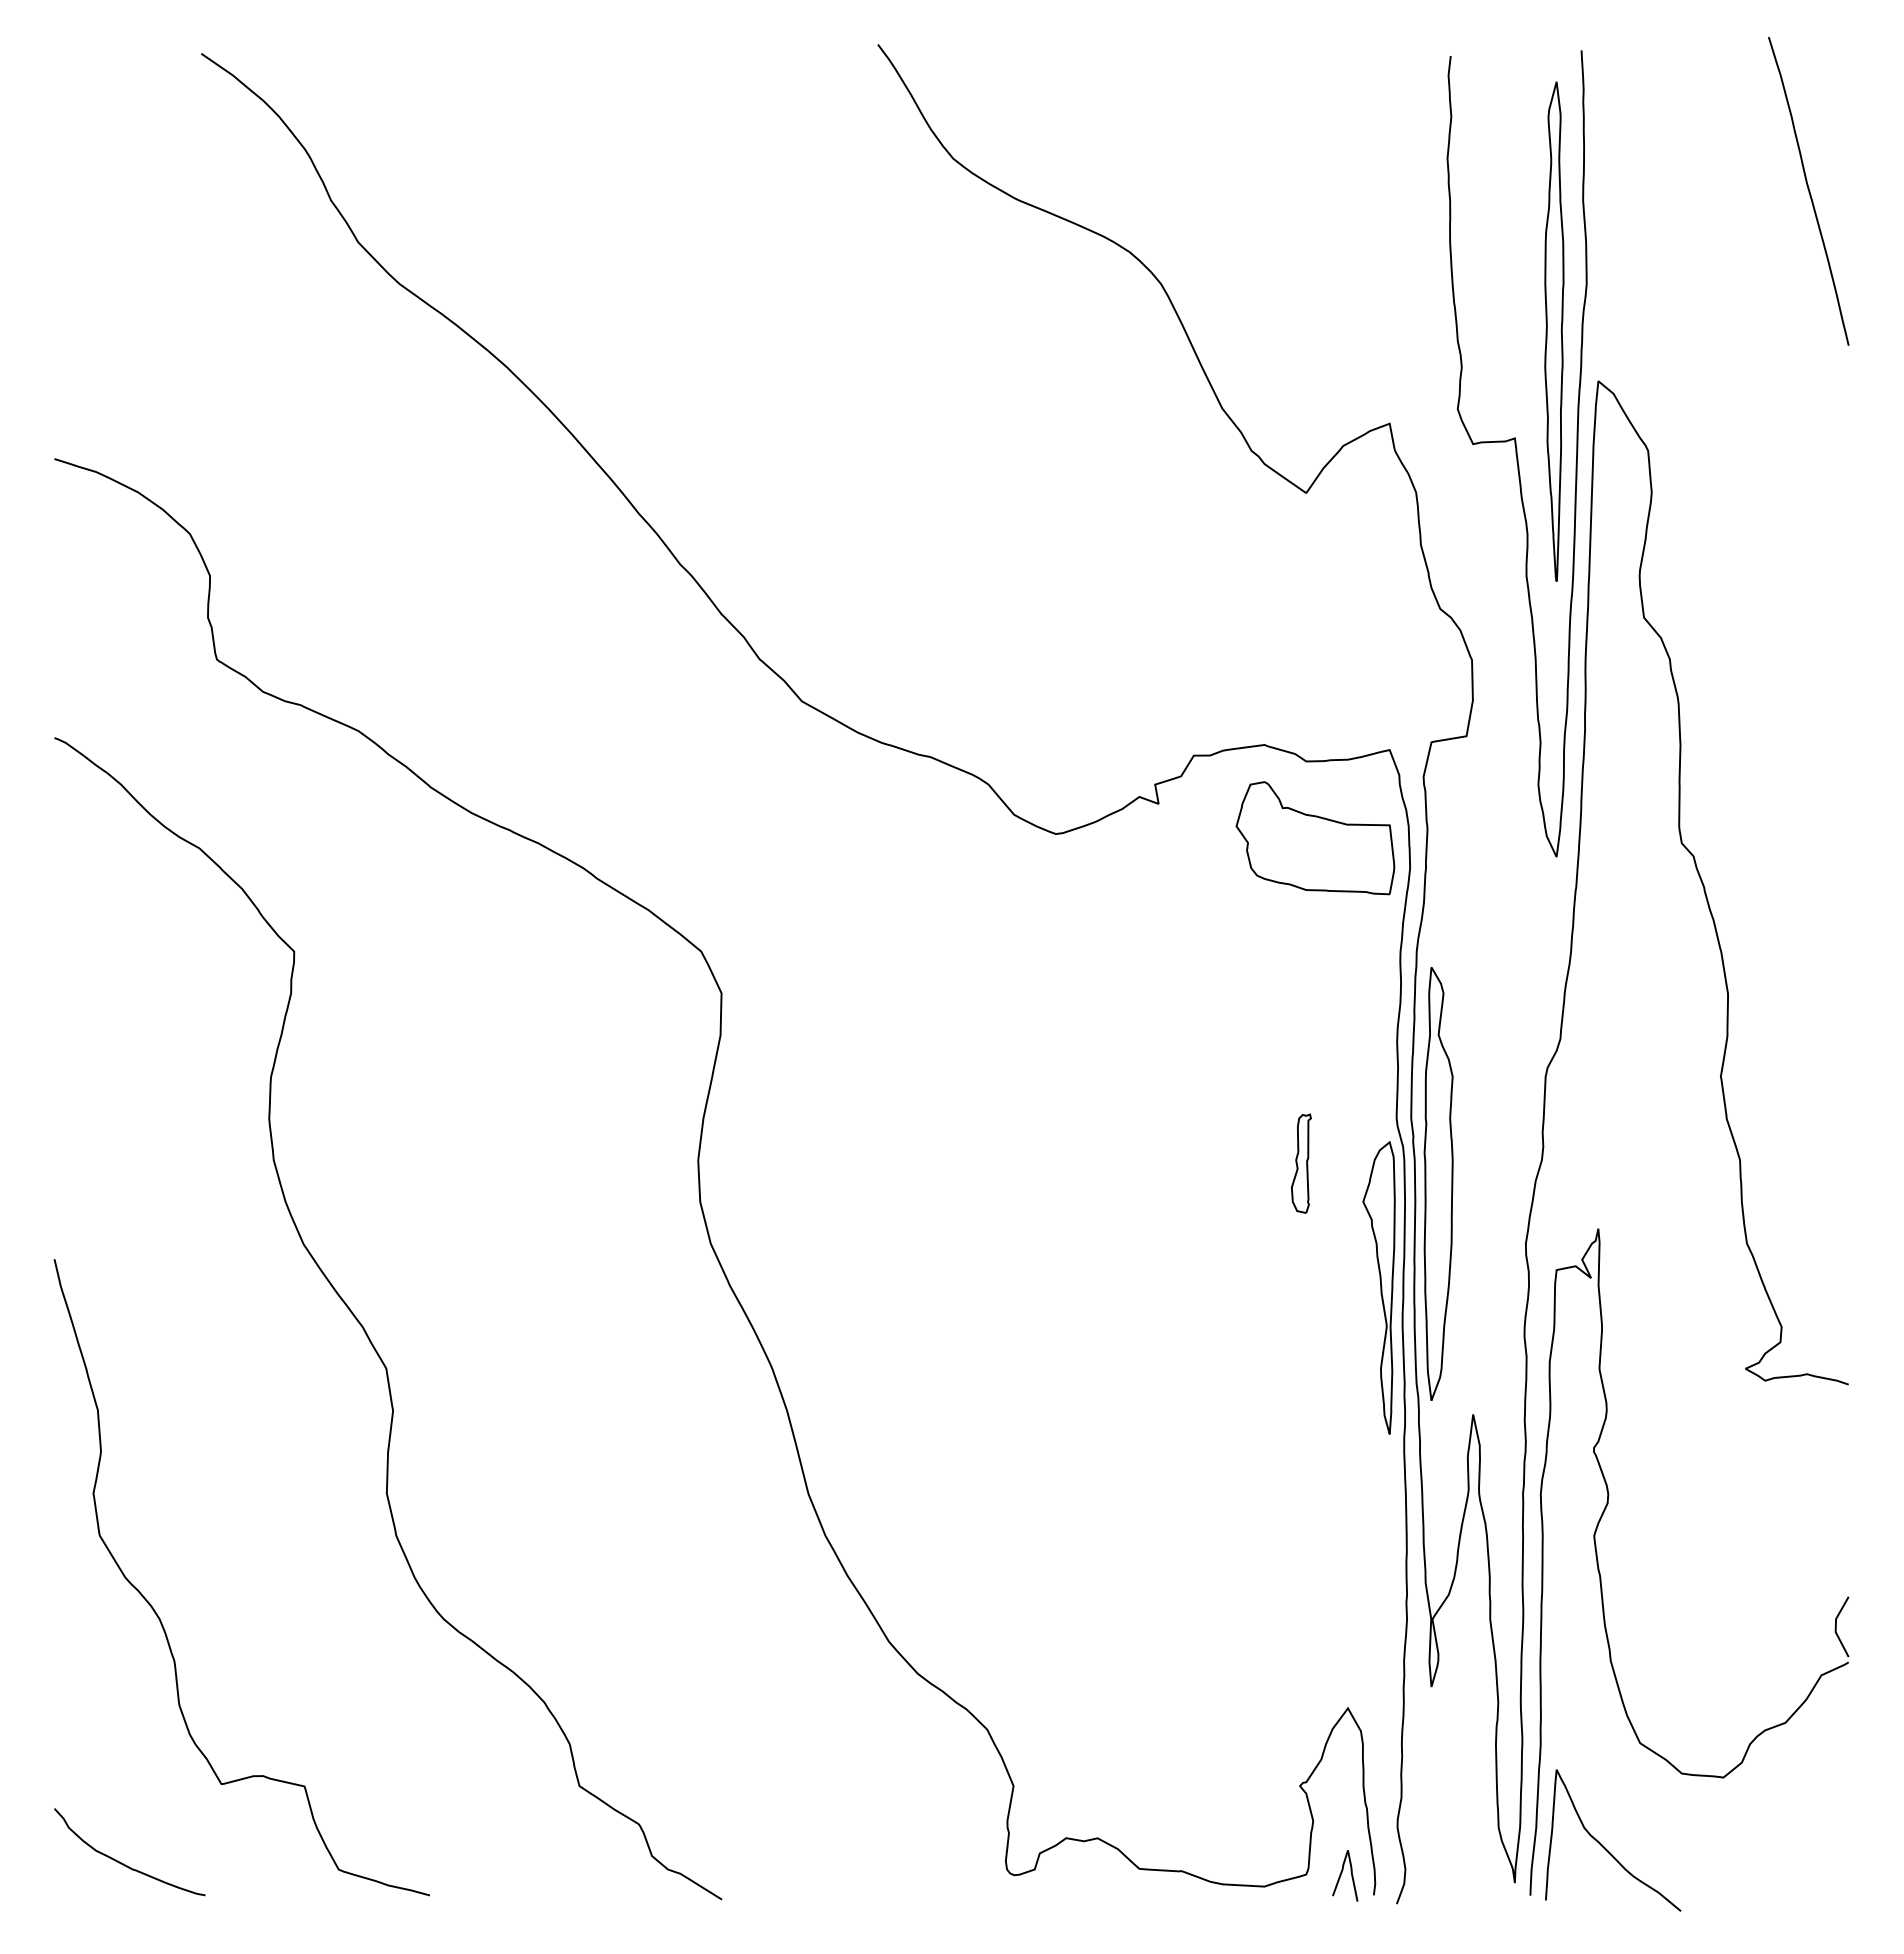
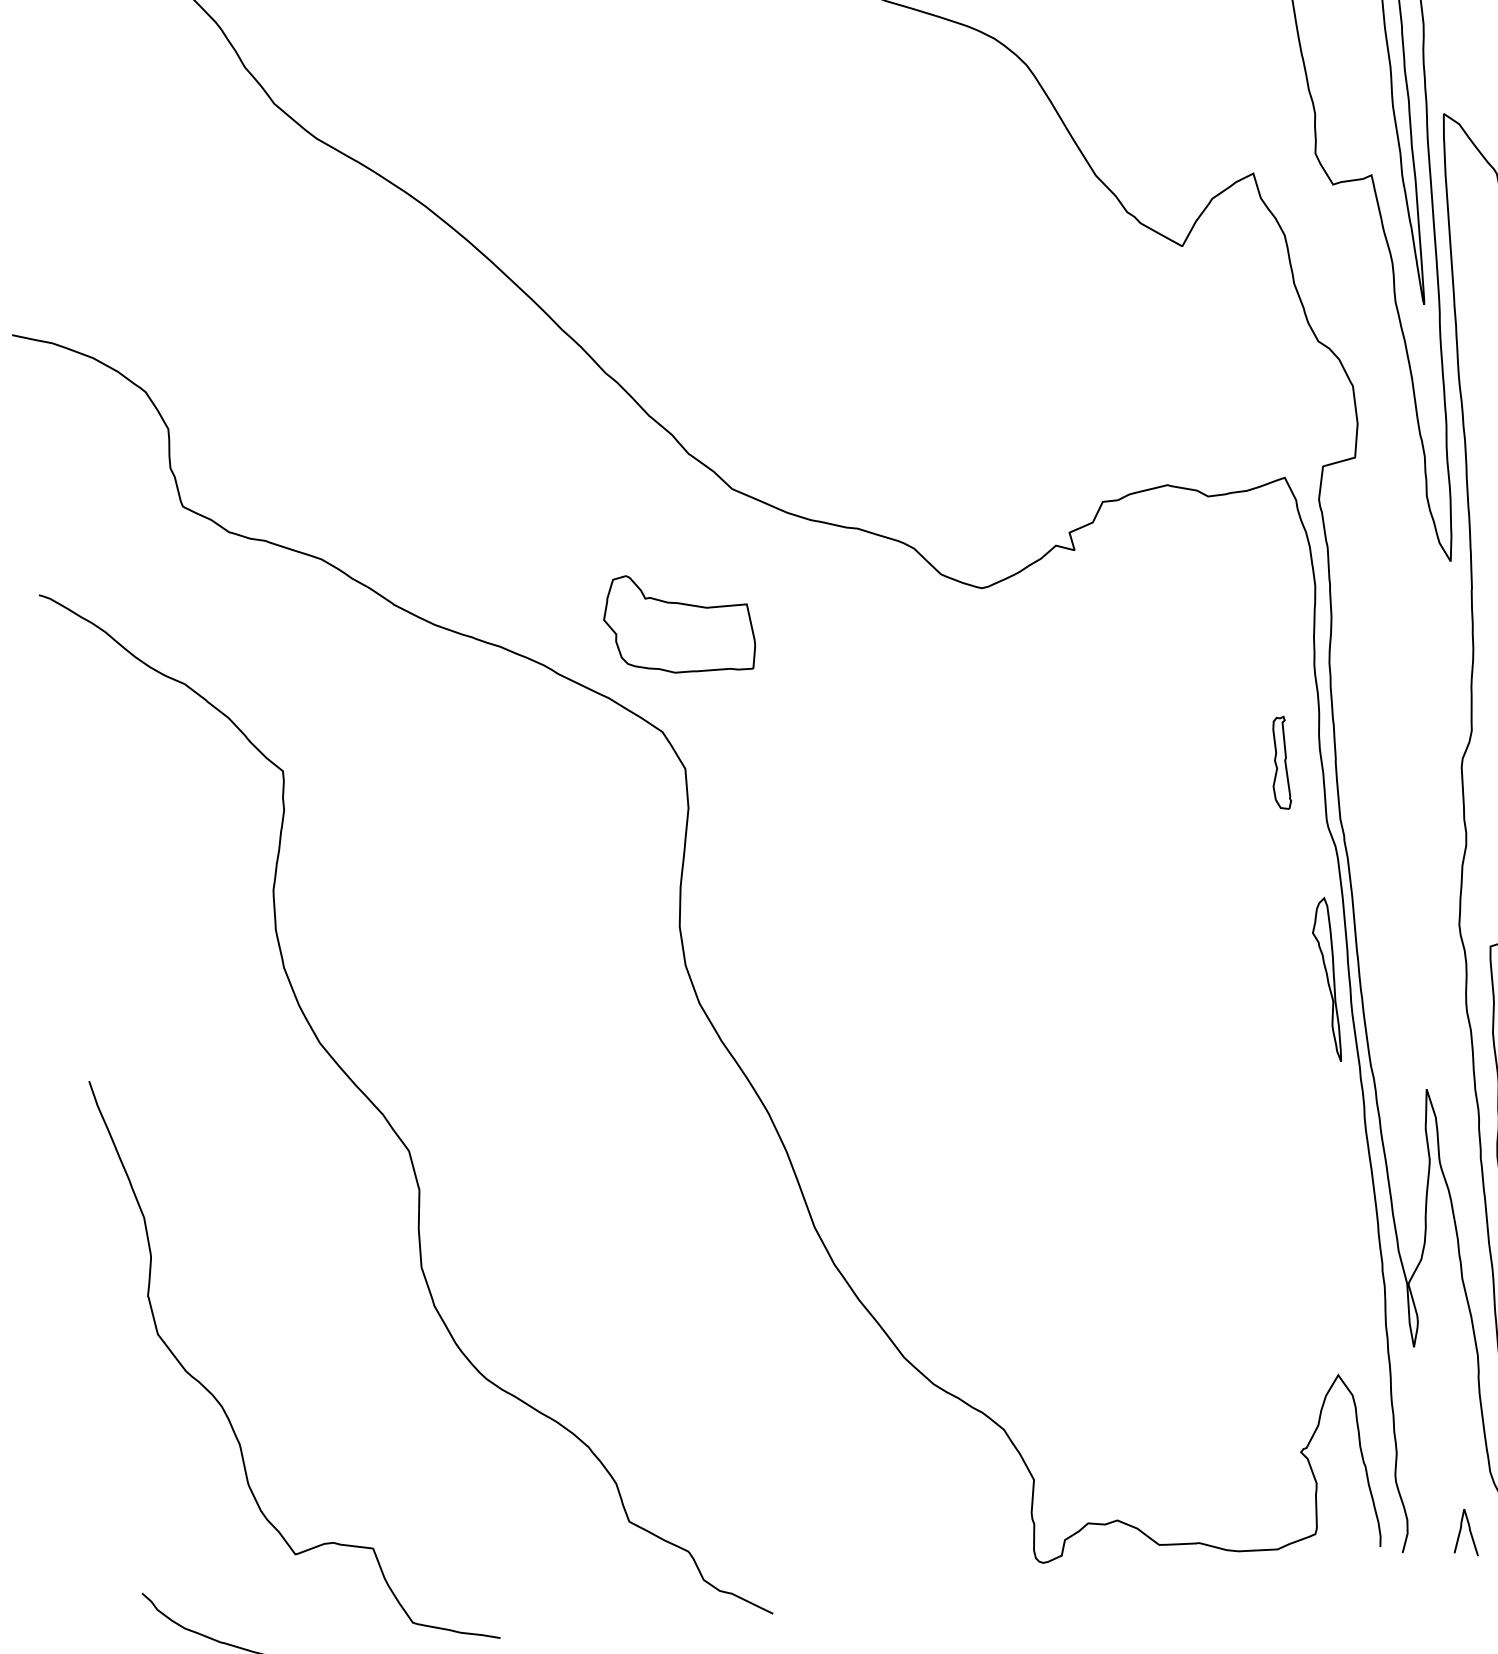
part: (1315, 838) -> (678, 623), moved
part: (1301, 1163) -> (1280, 763), moved
part: (1438, 1183) -> (1372, 877), removed
part: (1378, 1287) -> (1326, 979), size x0.6
curve: (1342, 1873) -> (1461, 1531), moved

